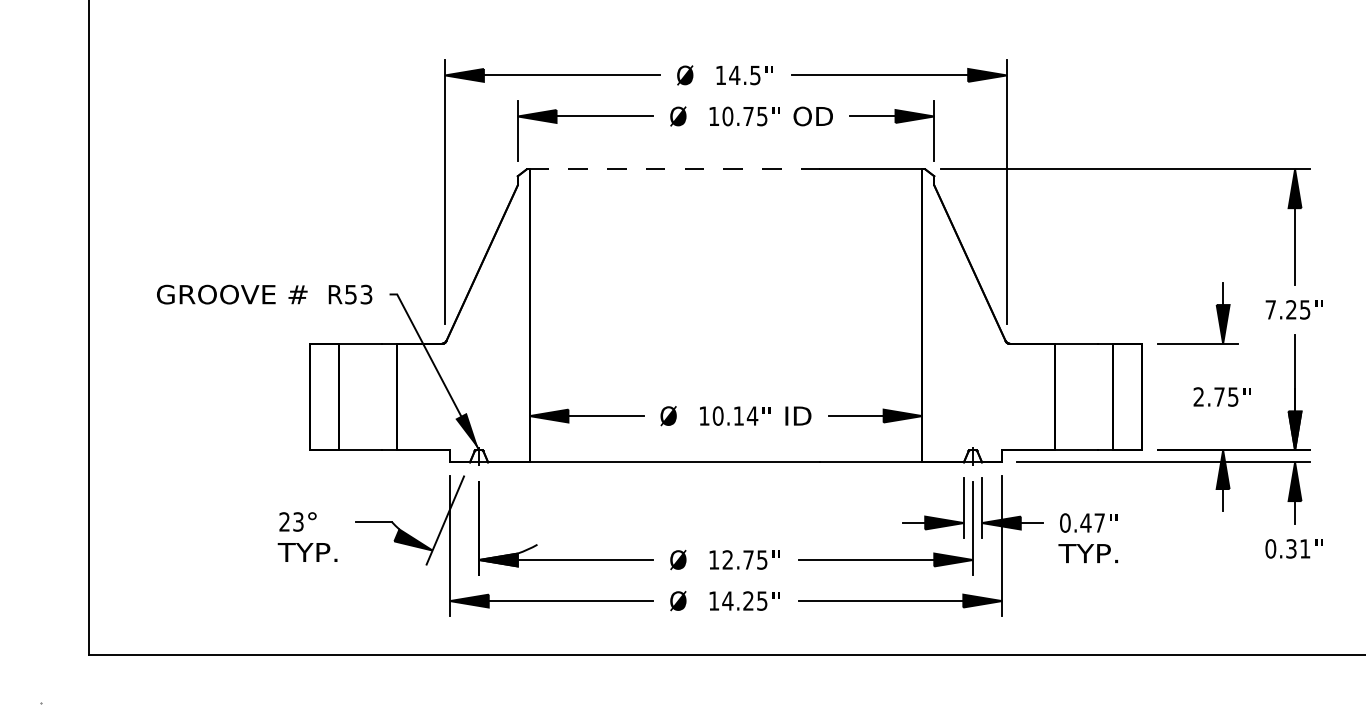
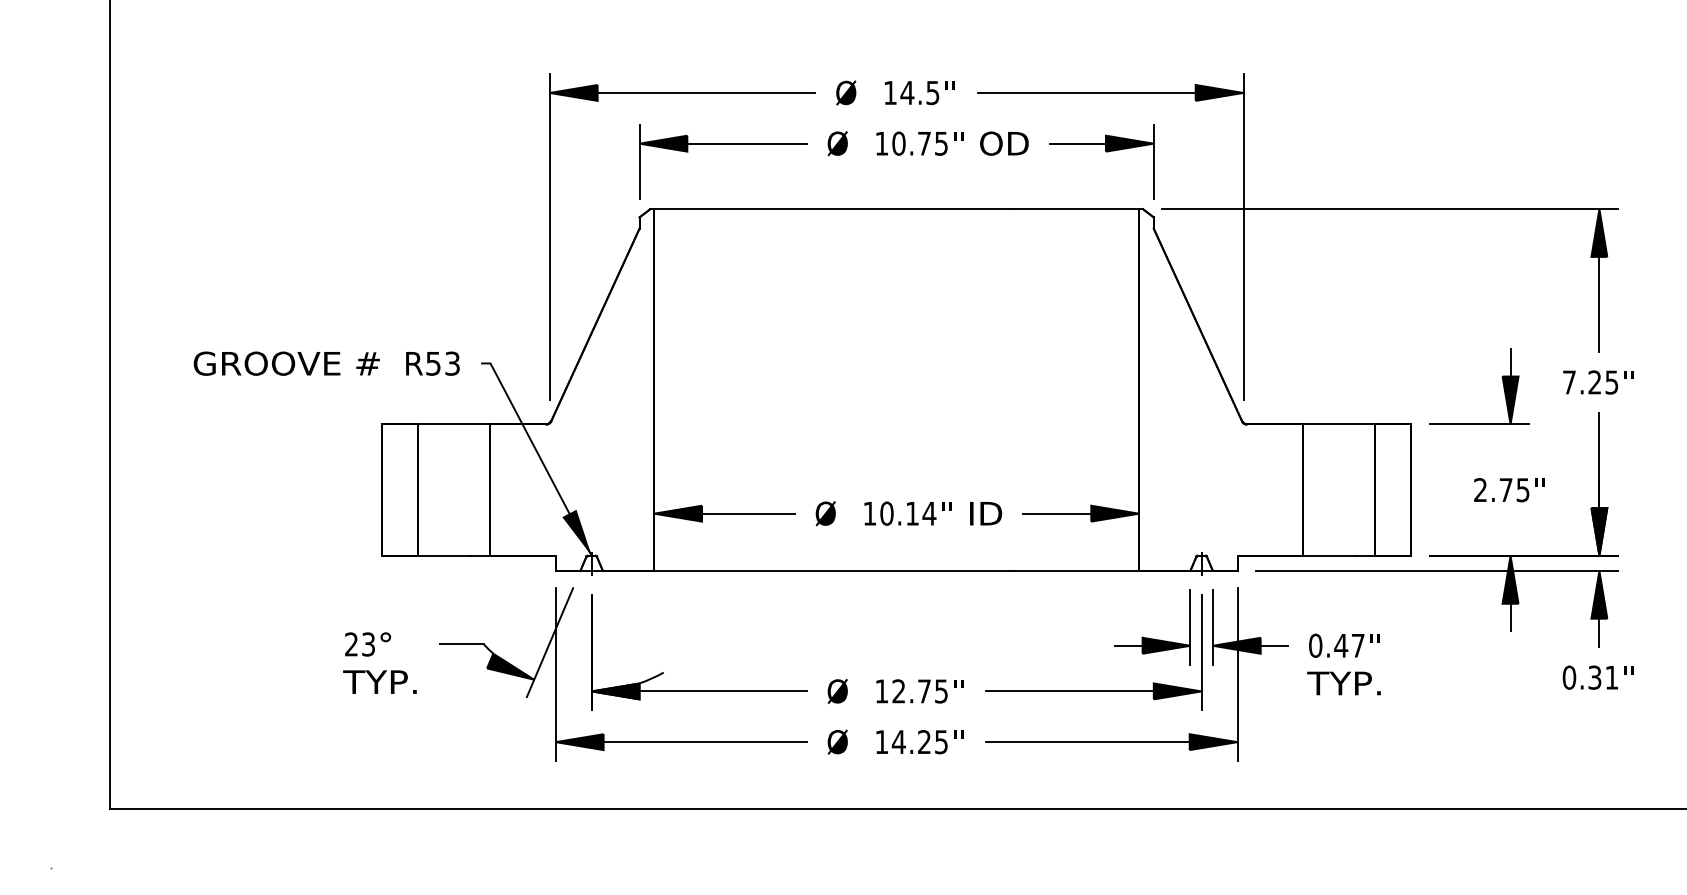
line: (675, 169) -> (834, 209), dashed -> solid

